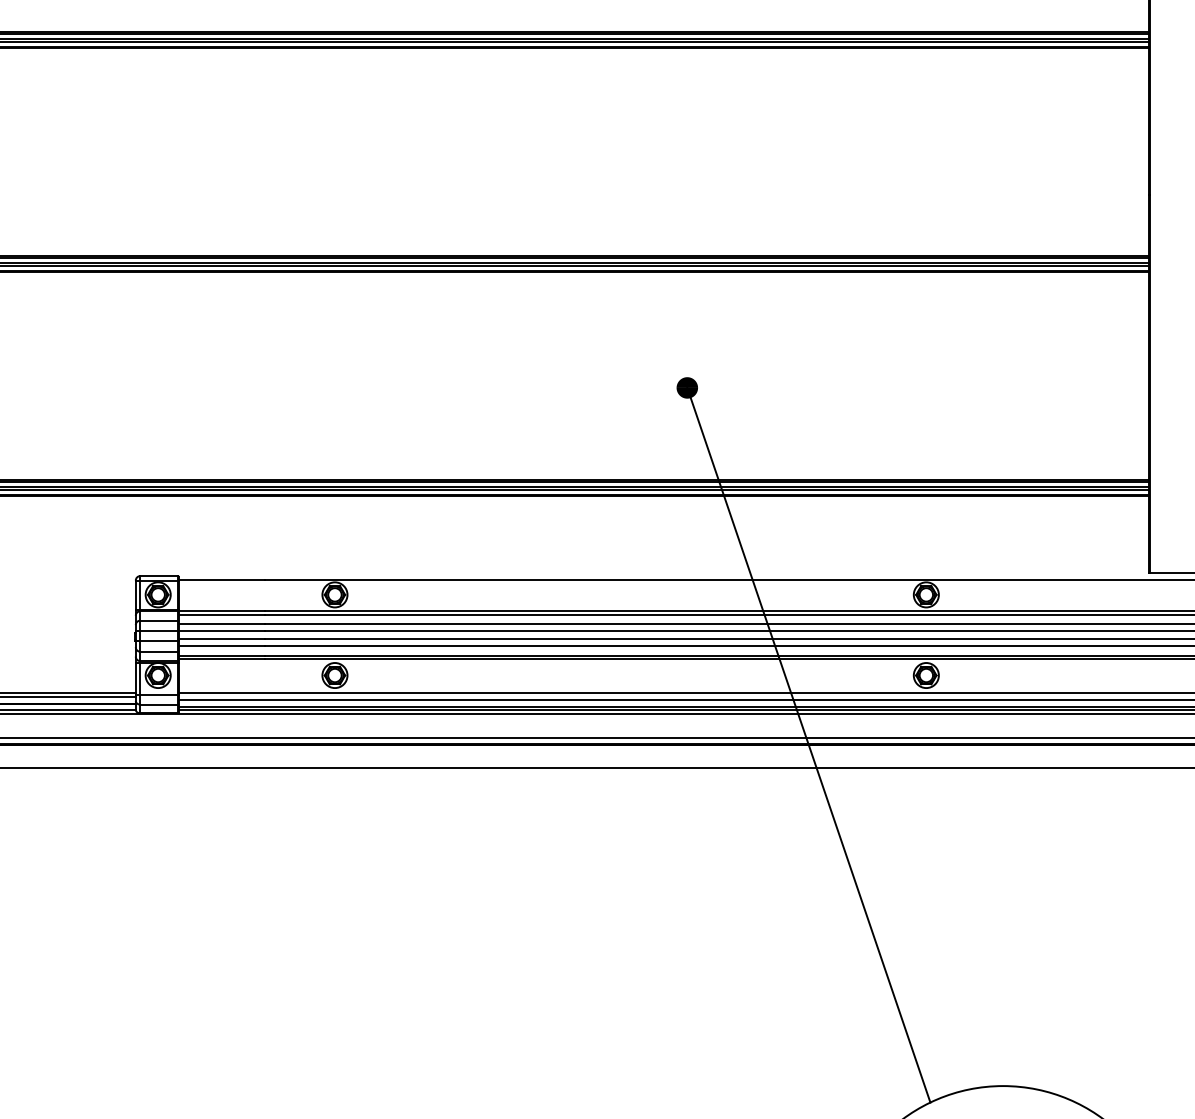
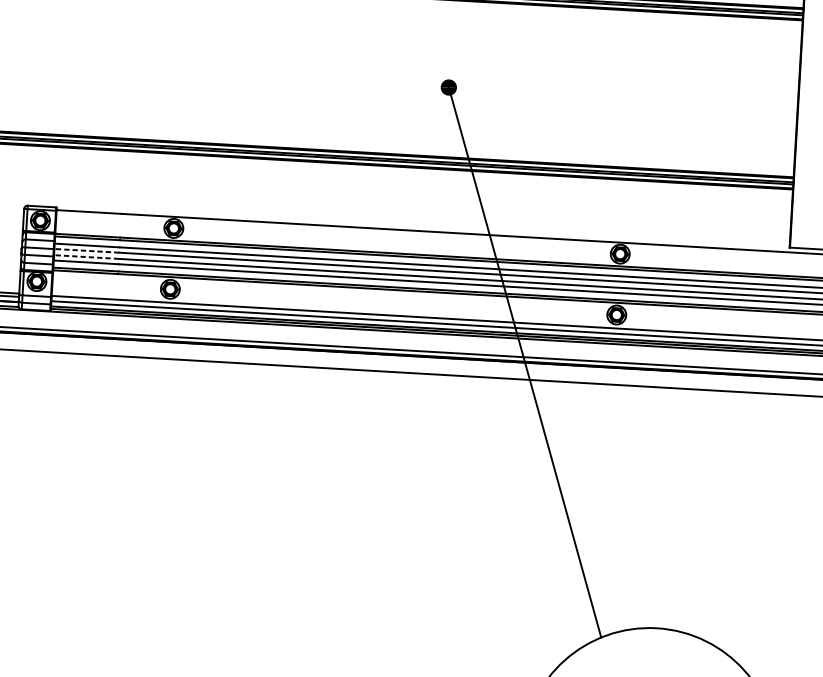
line: (221, 631) -> (86, 251), solid -> dashed
line: (221, 639) -> (86, 257), solid -> dashed

